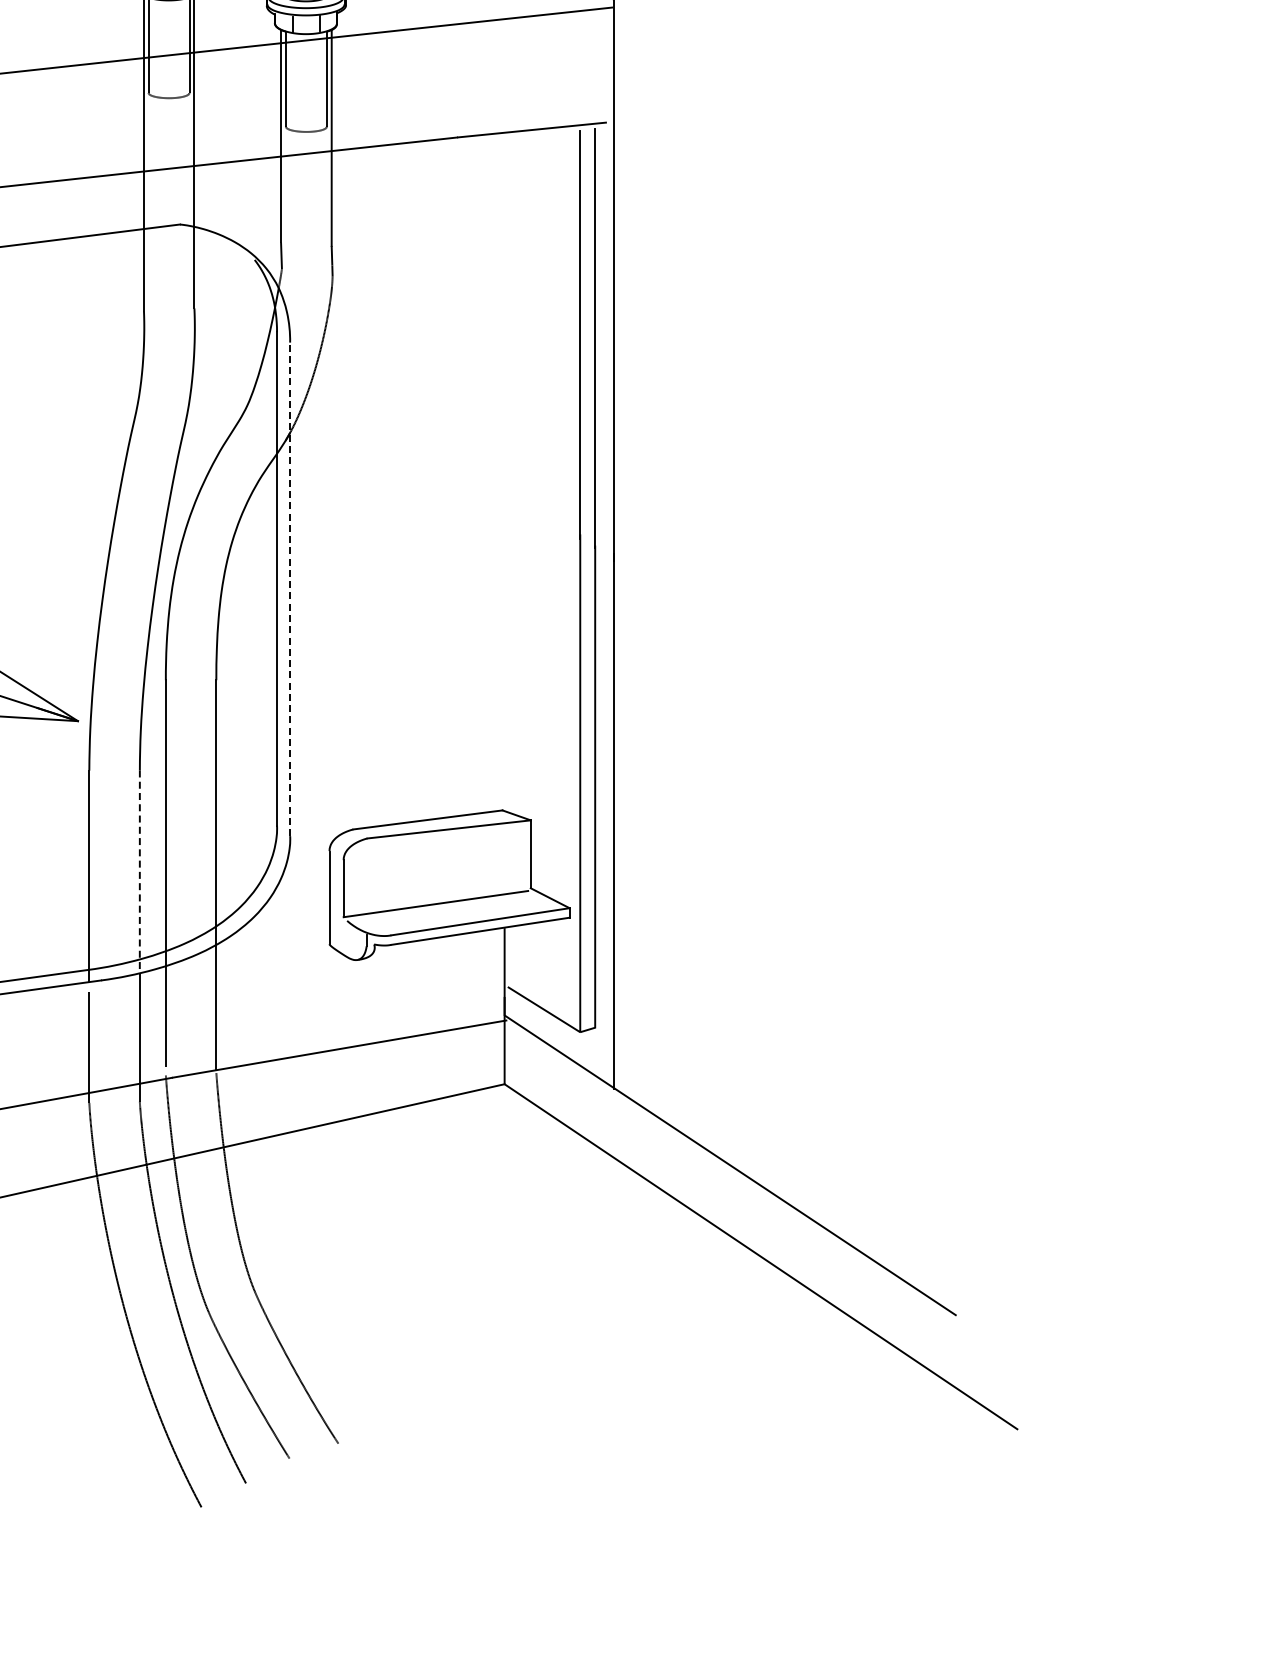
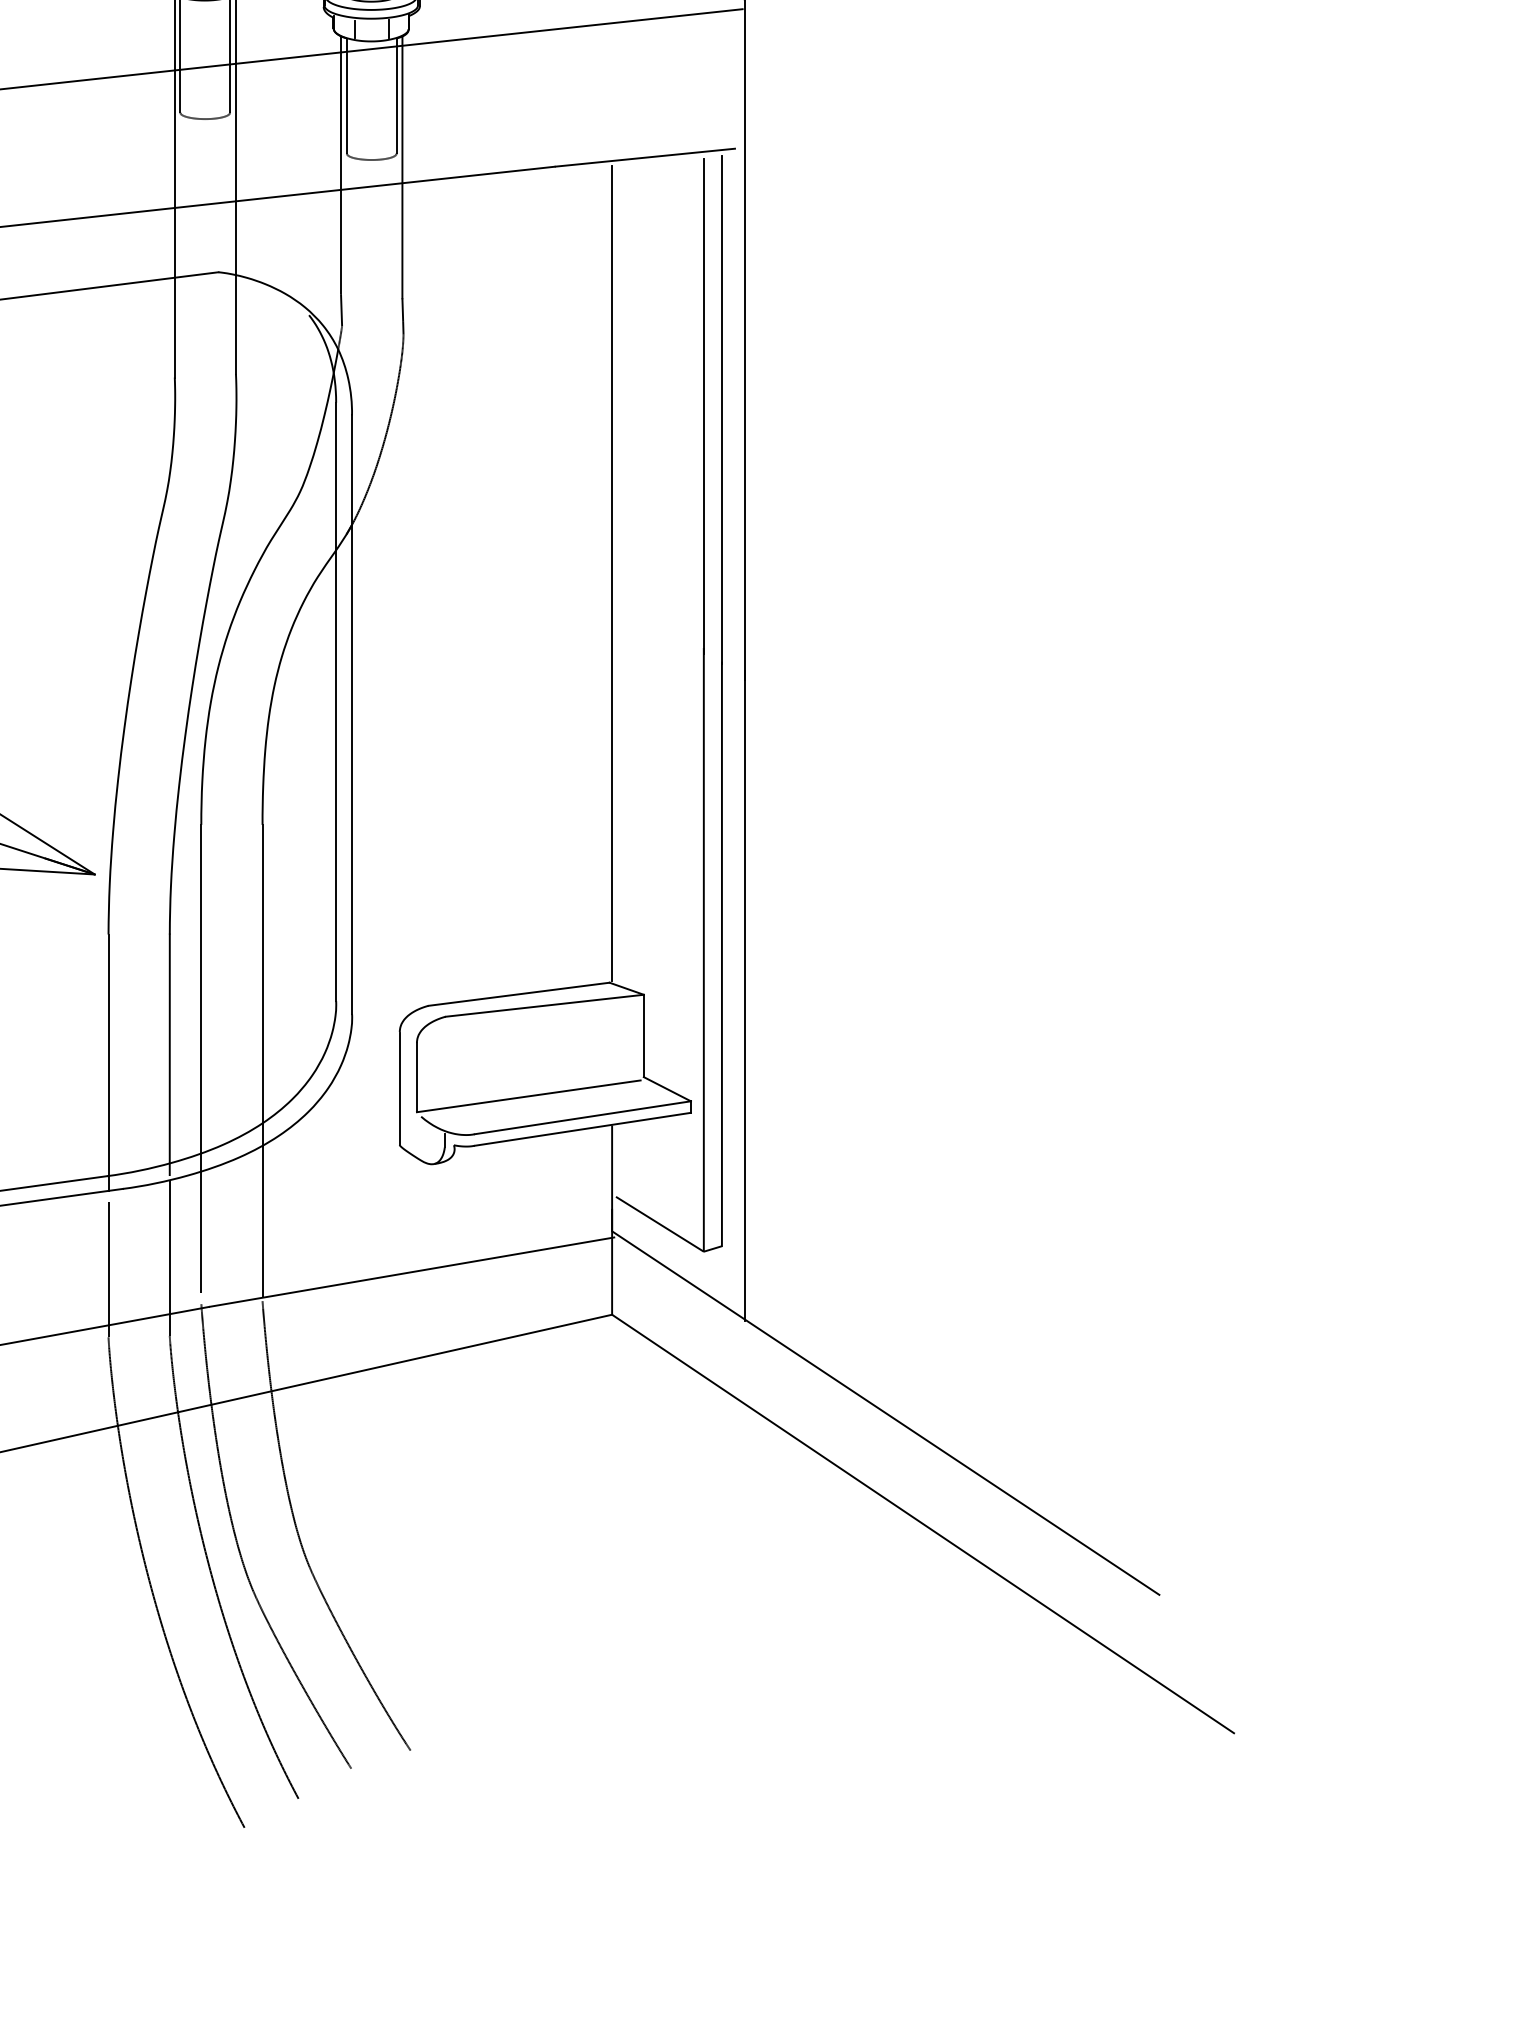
line: (504, 472) -> (611, 572), added
line: (290, 589) -> (352, 714), dashed -> solid
line: (139, 869) -> (169, 1054), dashed -> solid

